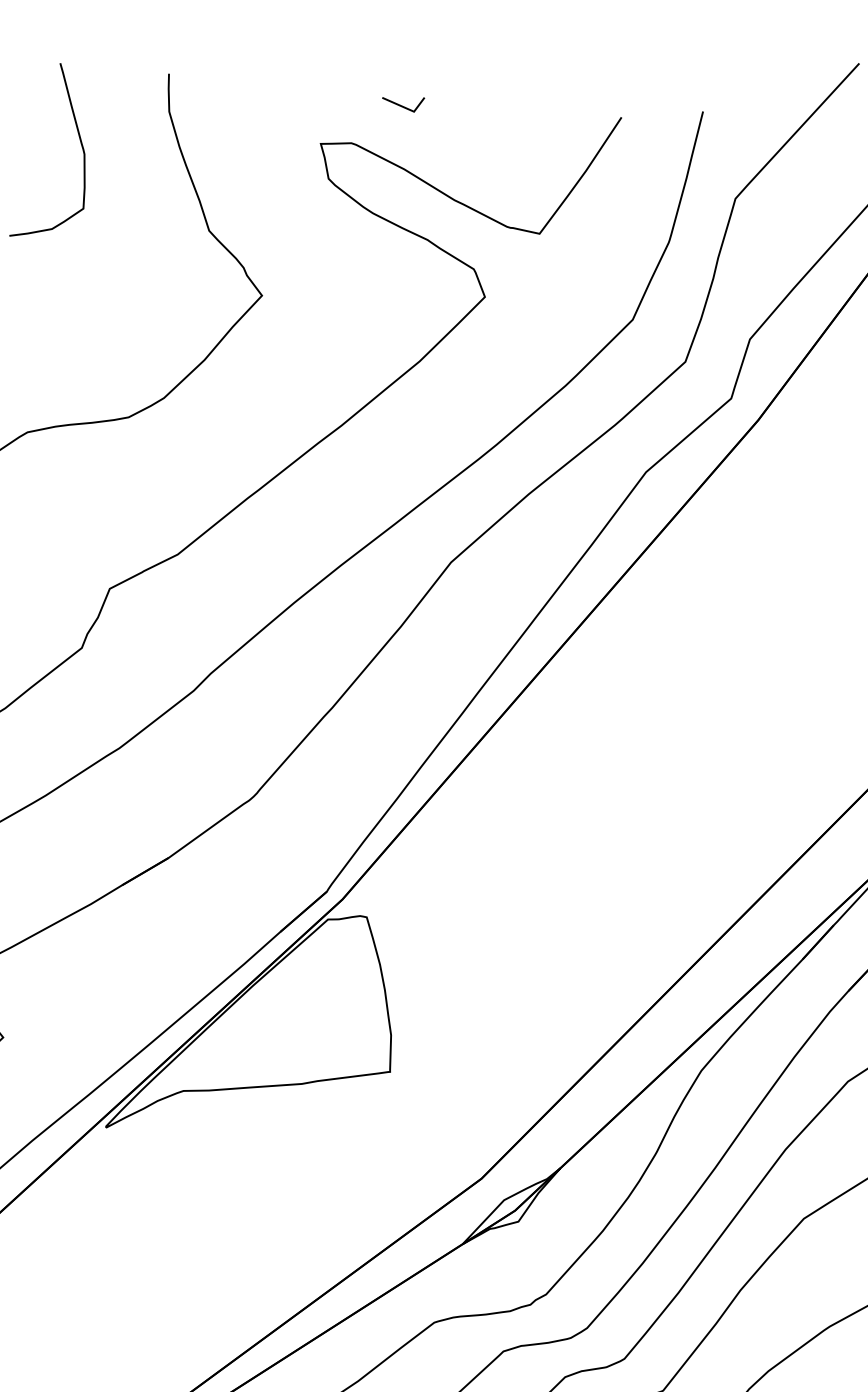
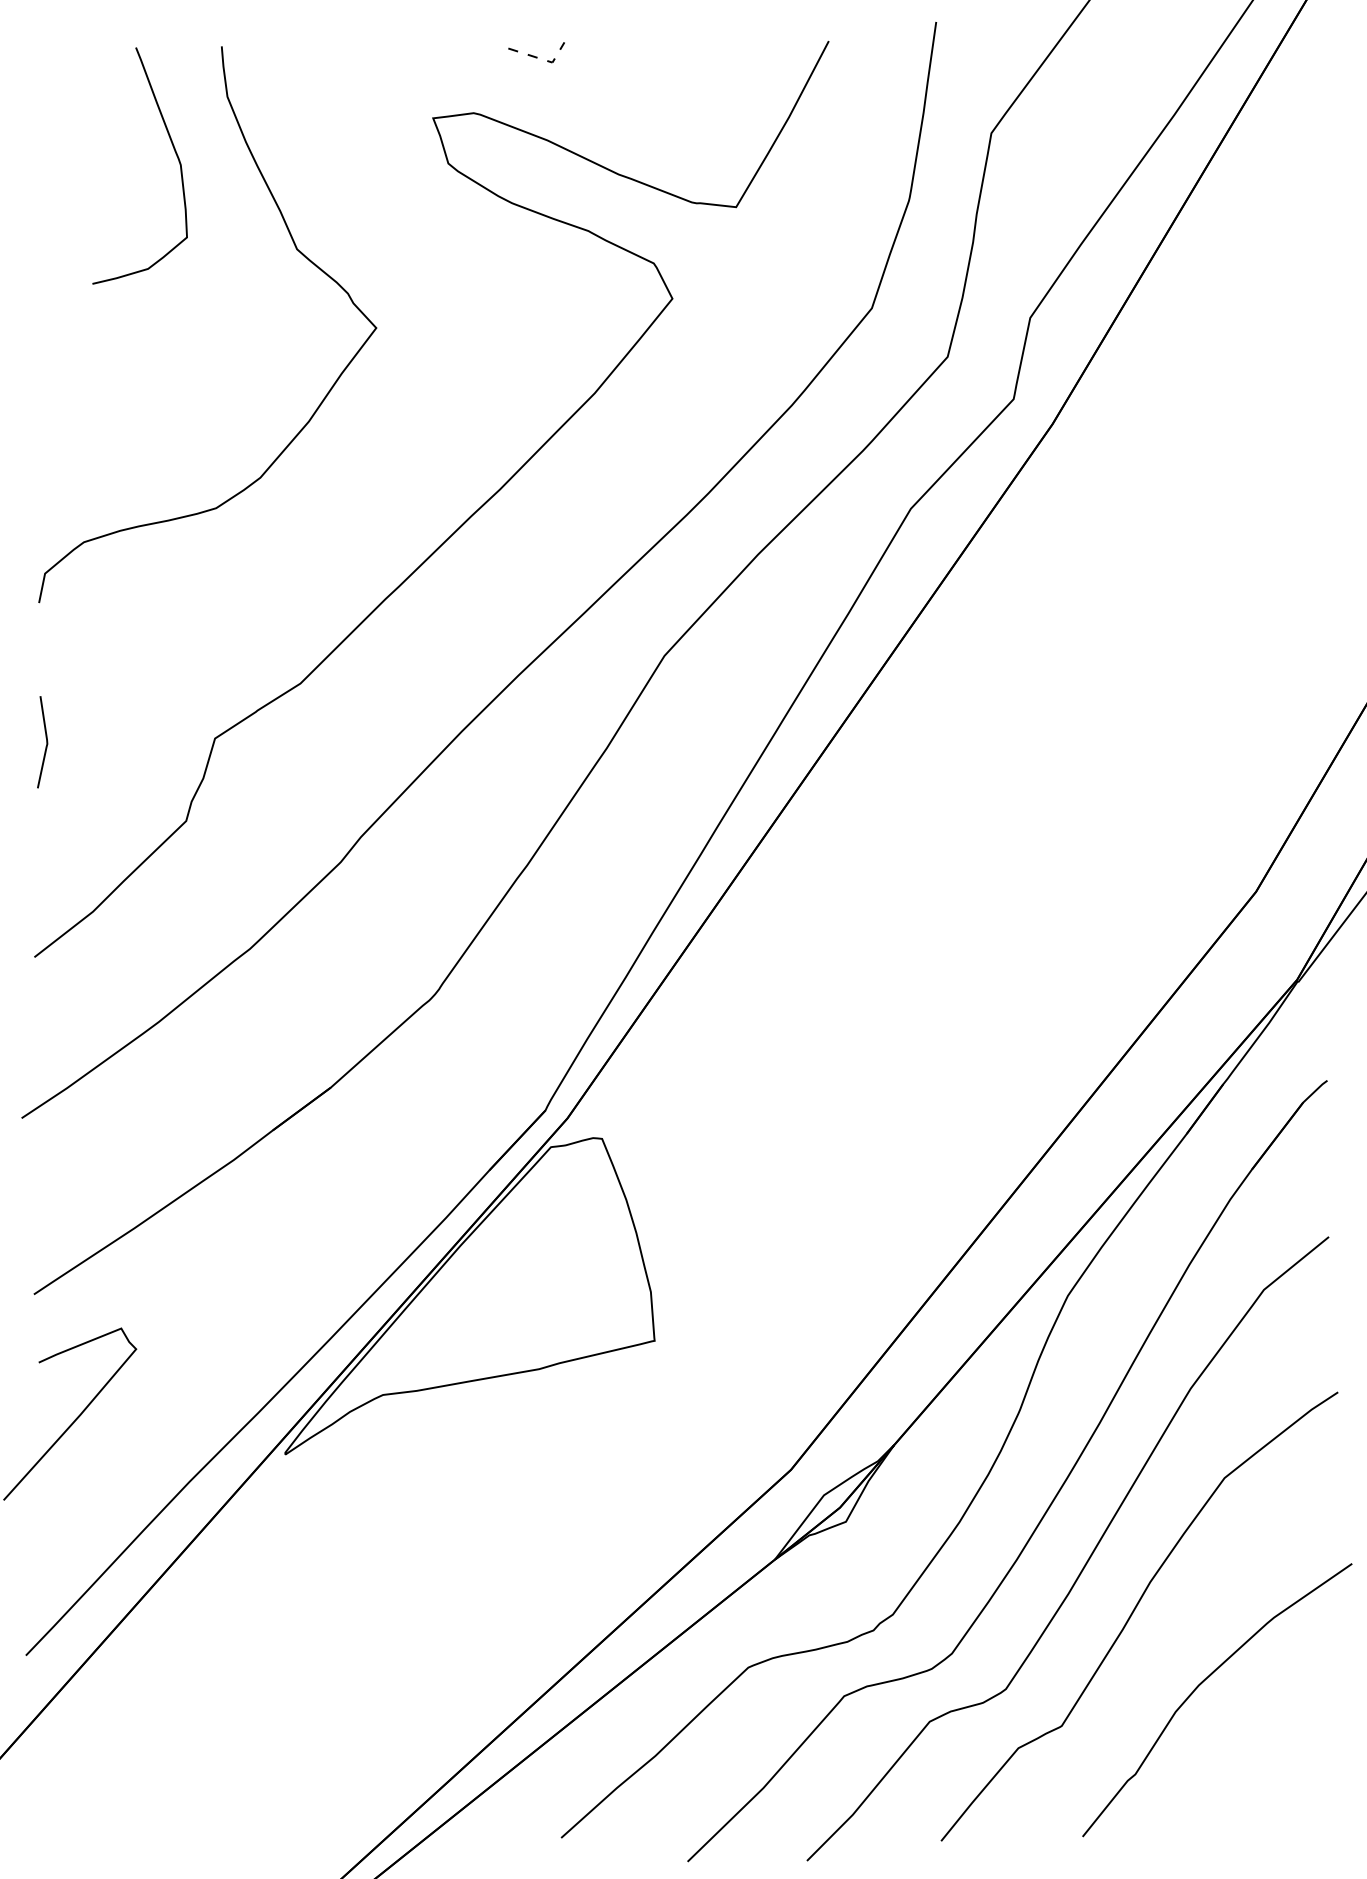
line: (406, 108) -> (542, 59), solid -> dashed
curve: (80, 142) -> (173, 149), moved

